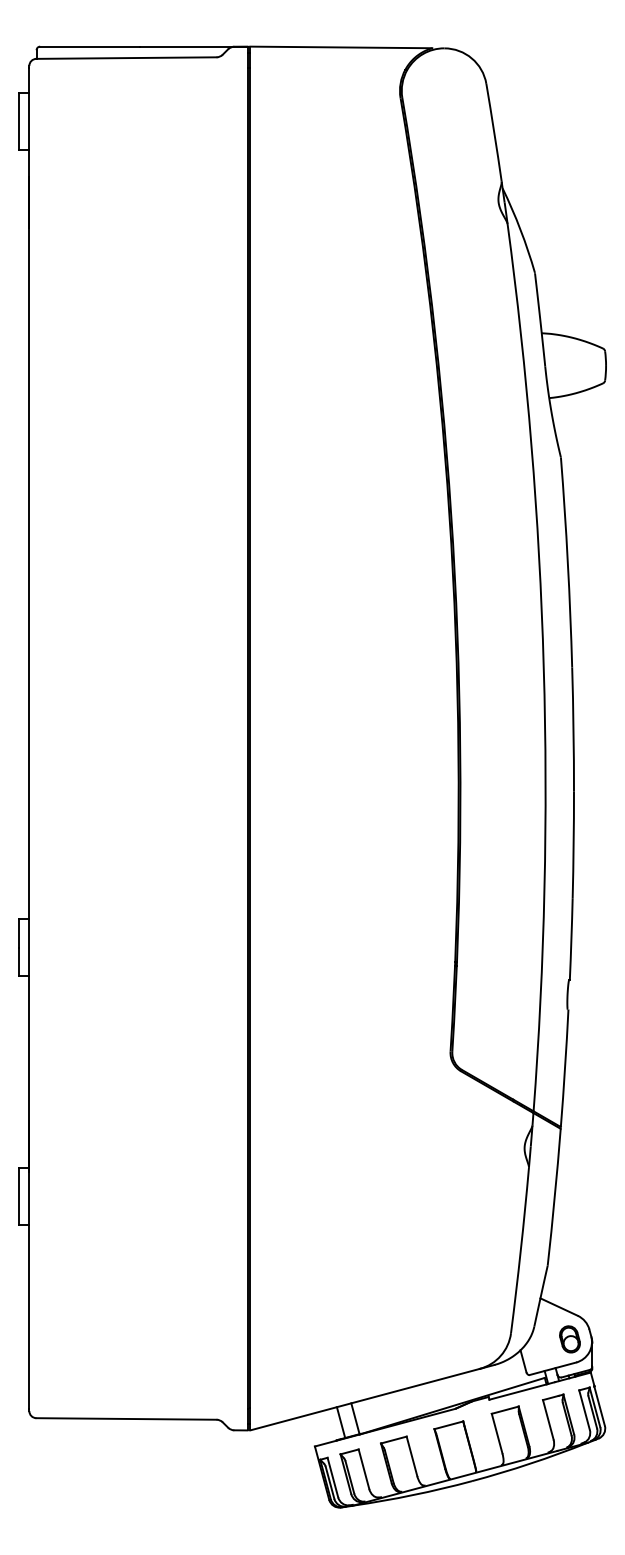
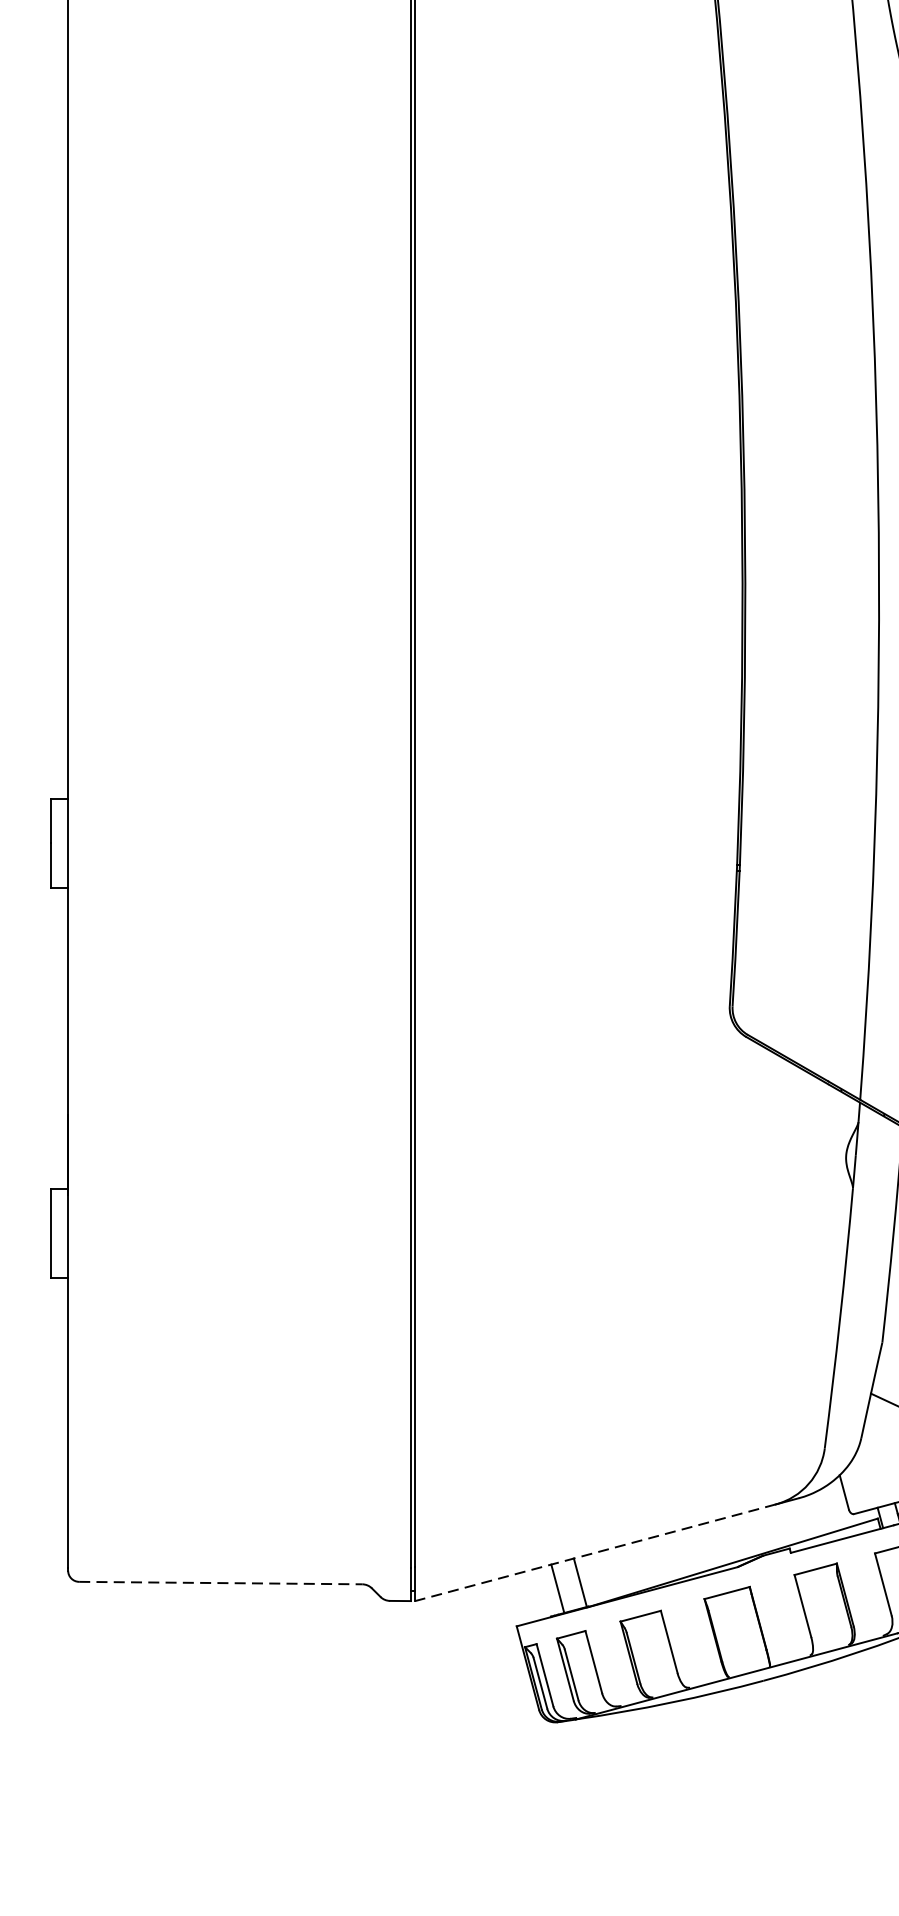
line: (365, 1399) -> (596, 1552), solid -> dashed
line: (126, 1418) -> (220, 1582), solid -> dashed

